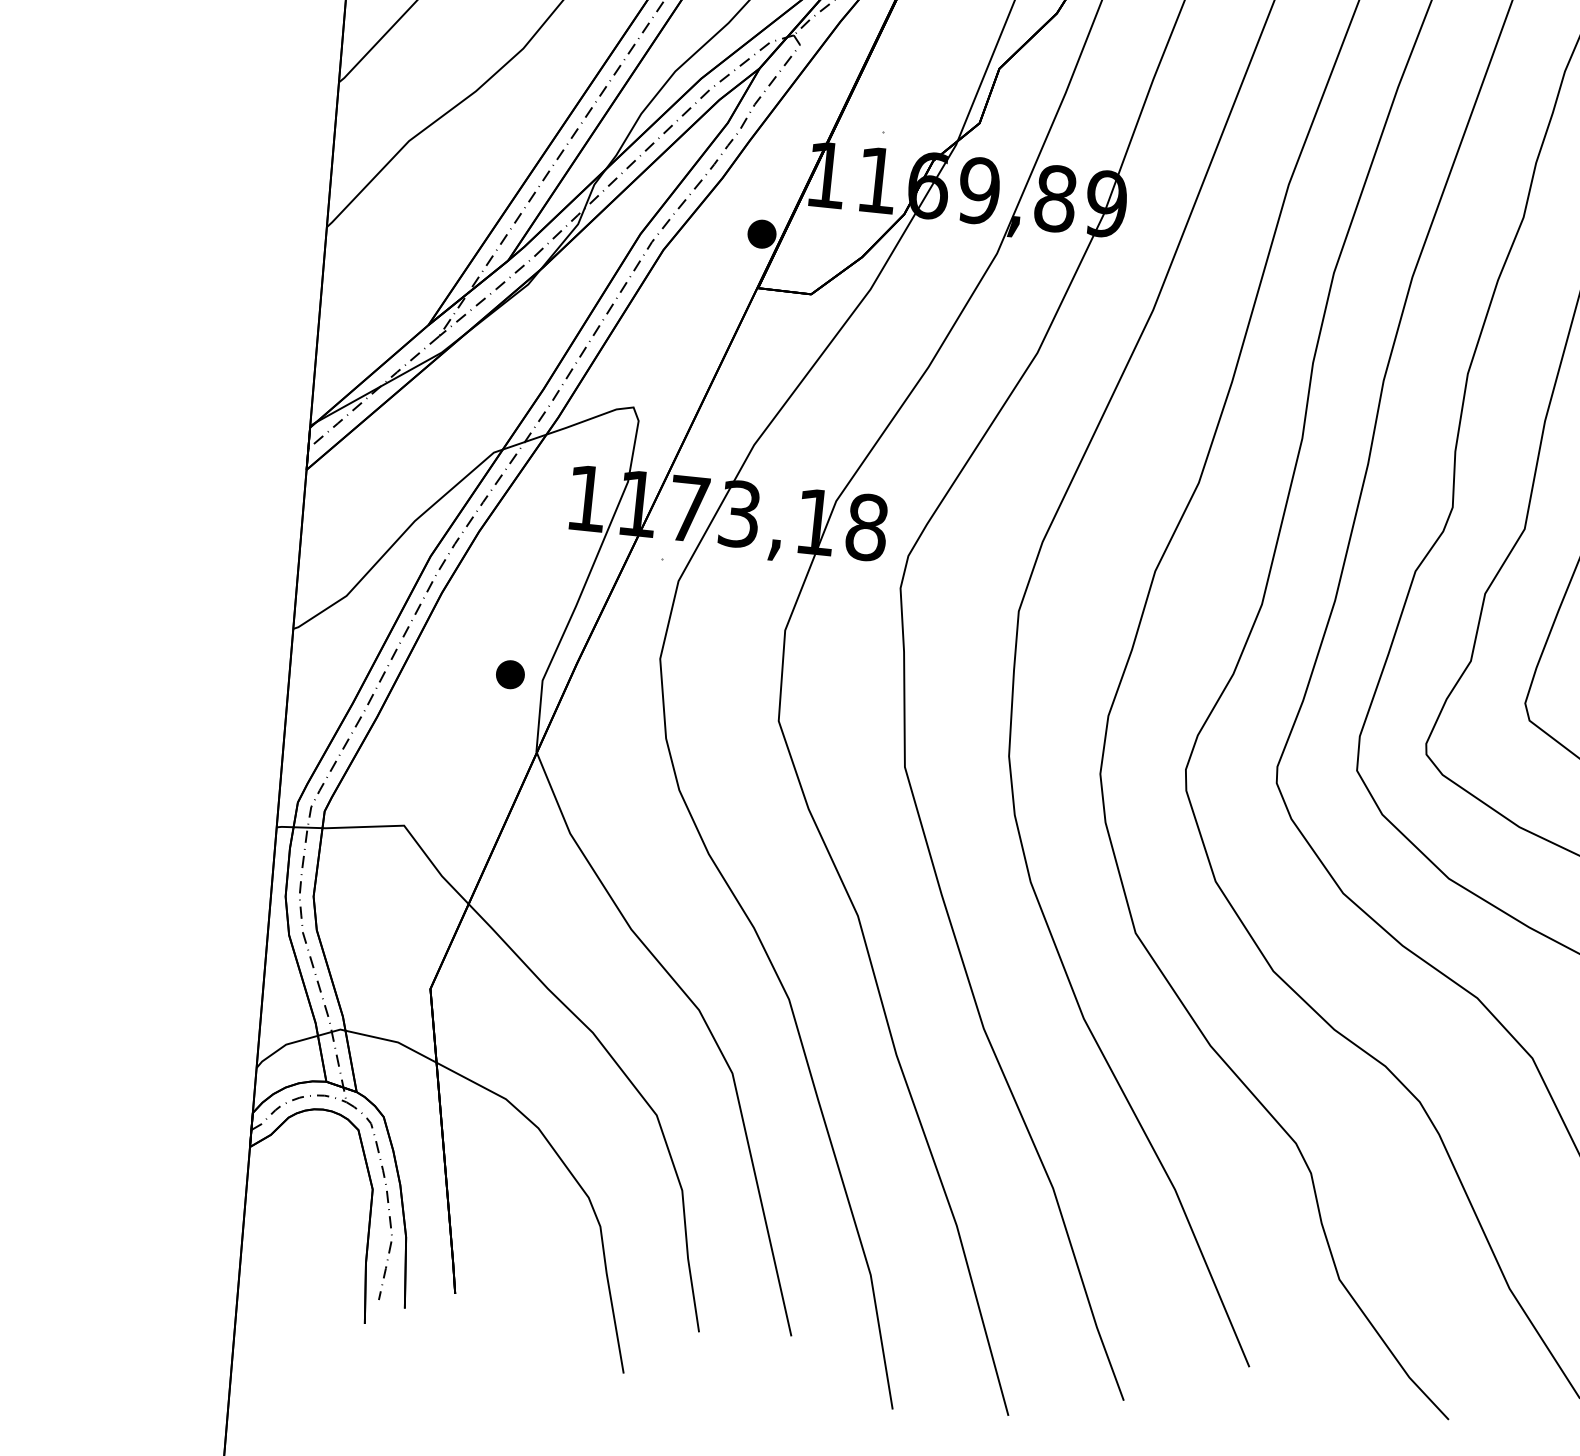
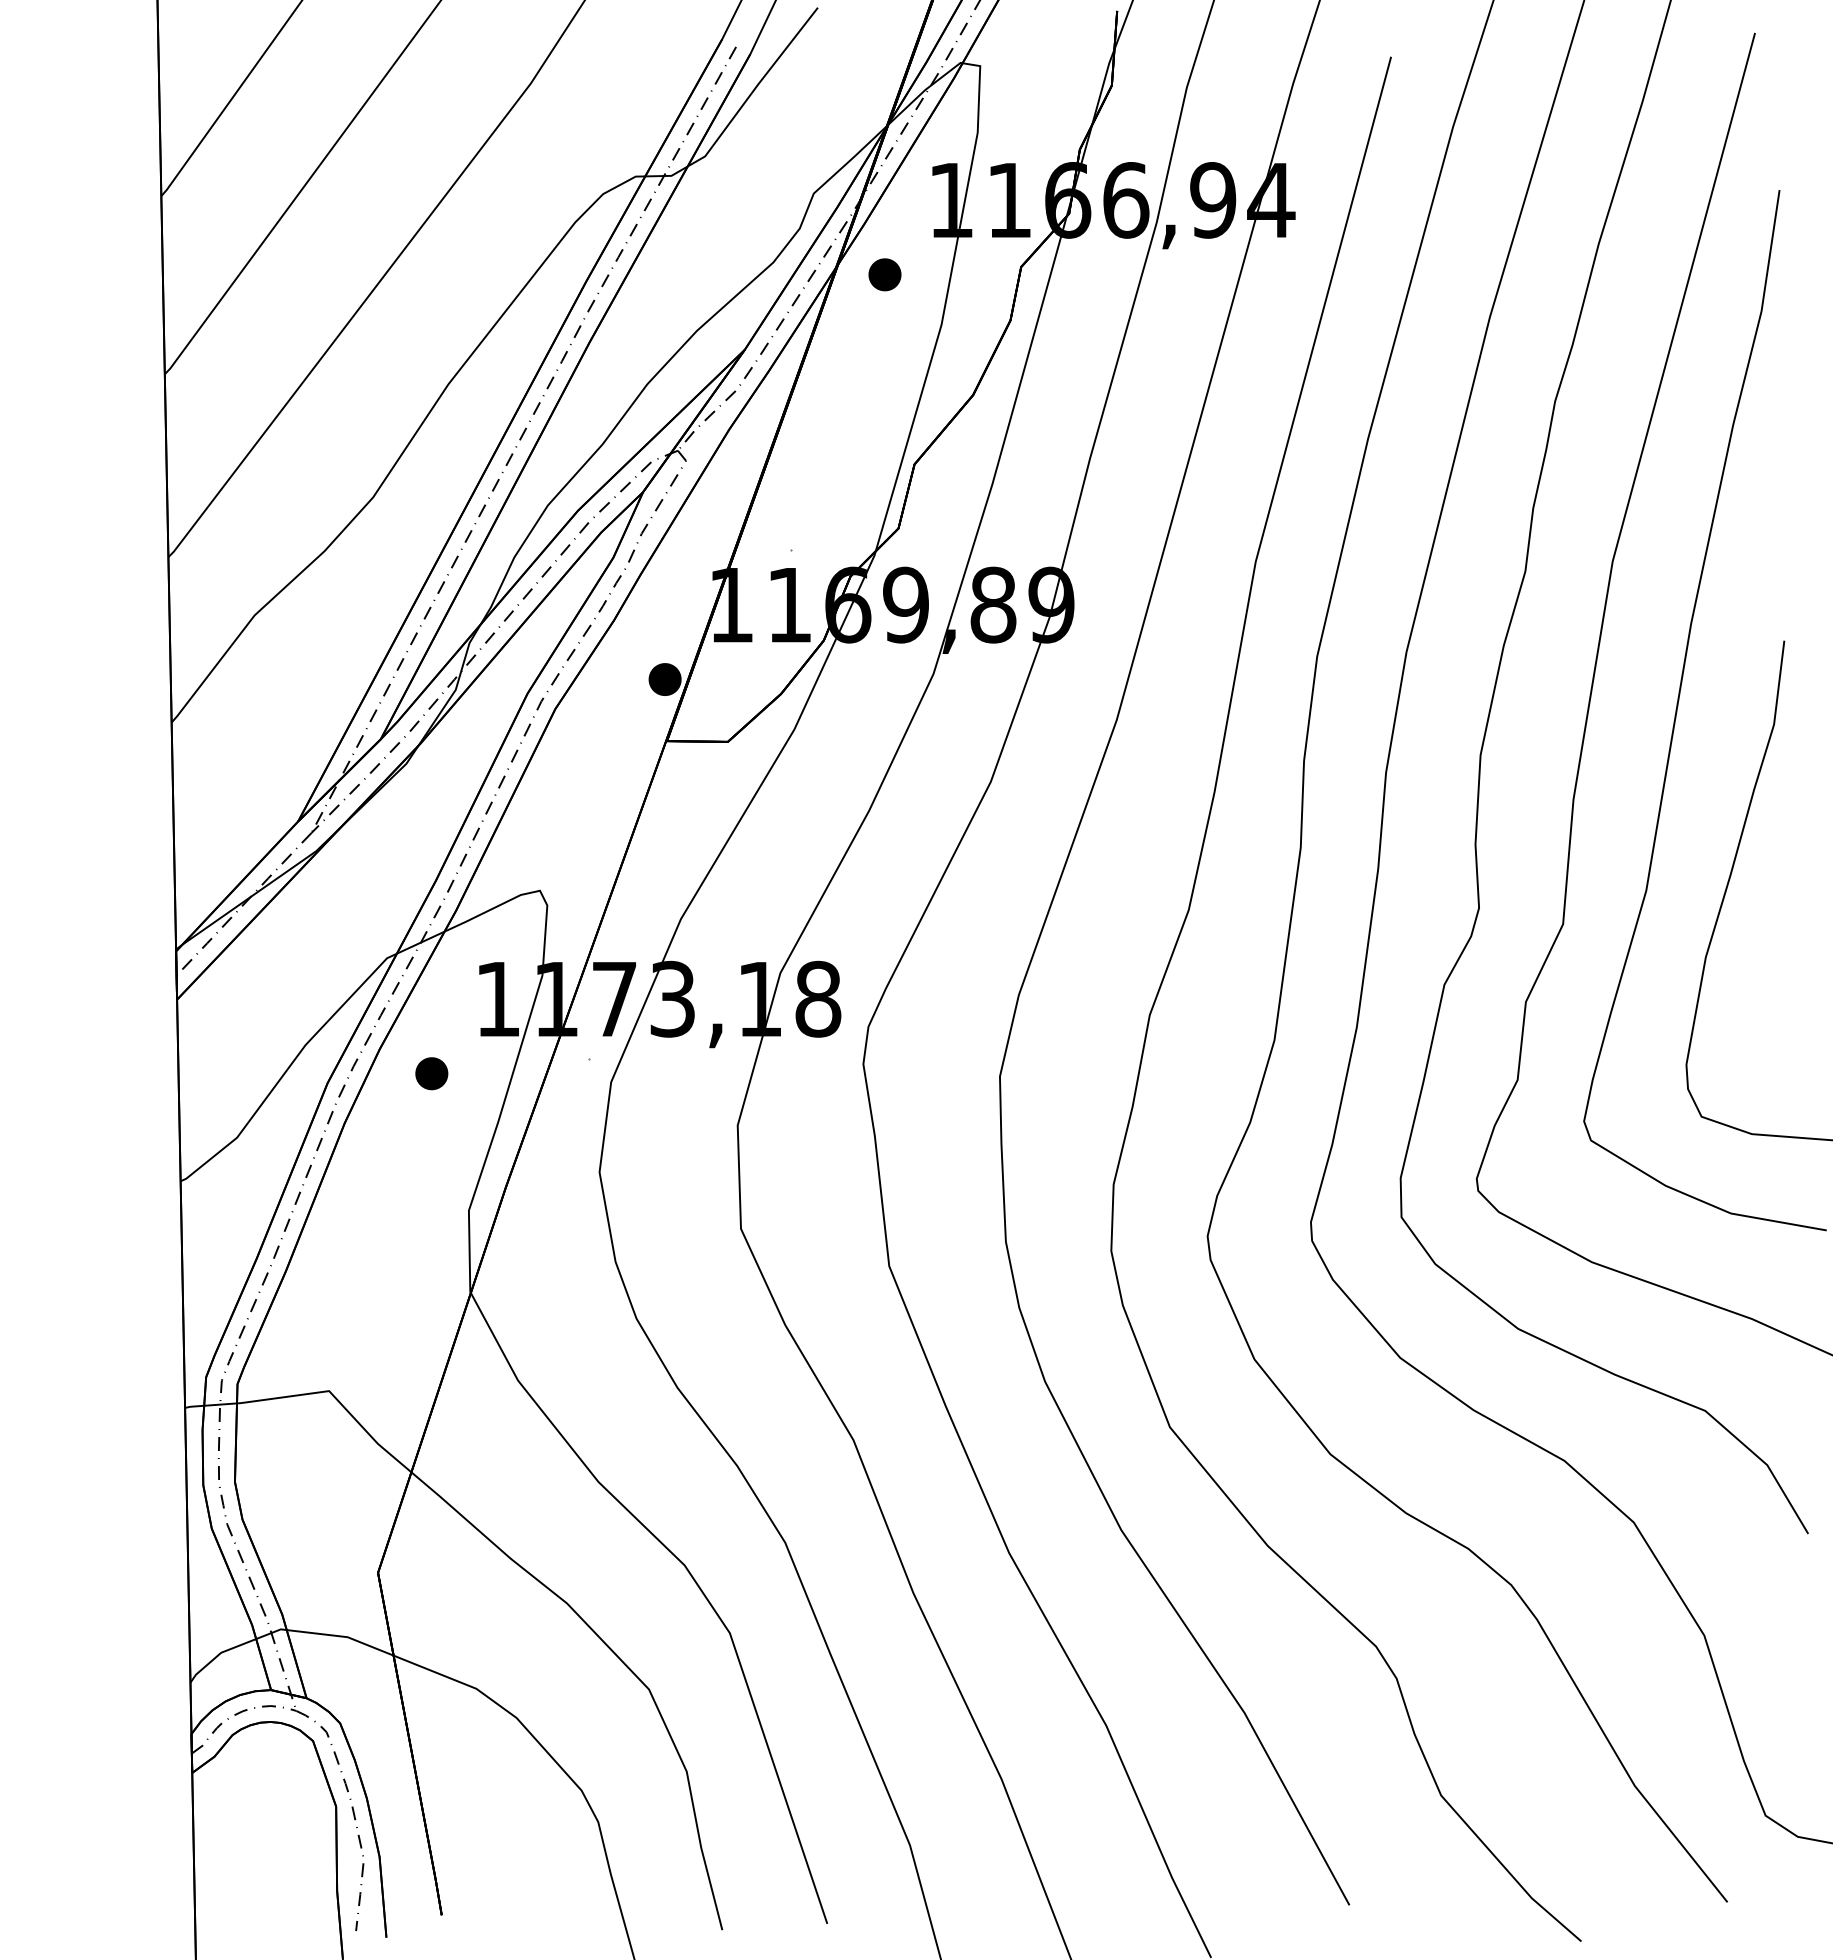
part: (510, 674) -> (431, 1073), moved

